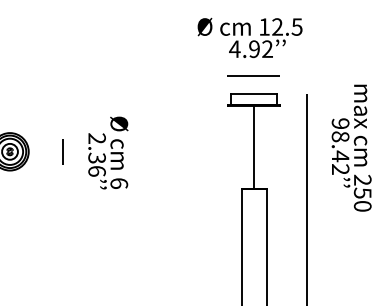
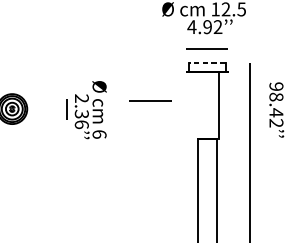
line: (254, 93) -> (207, 62), solid -> dashed
line: (182, 140) -> (150, 100), added
line: (254, 146) -> (218, 104), moved
line: (62, 151) -> (66, 108), moved

